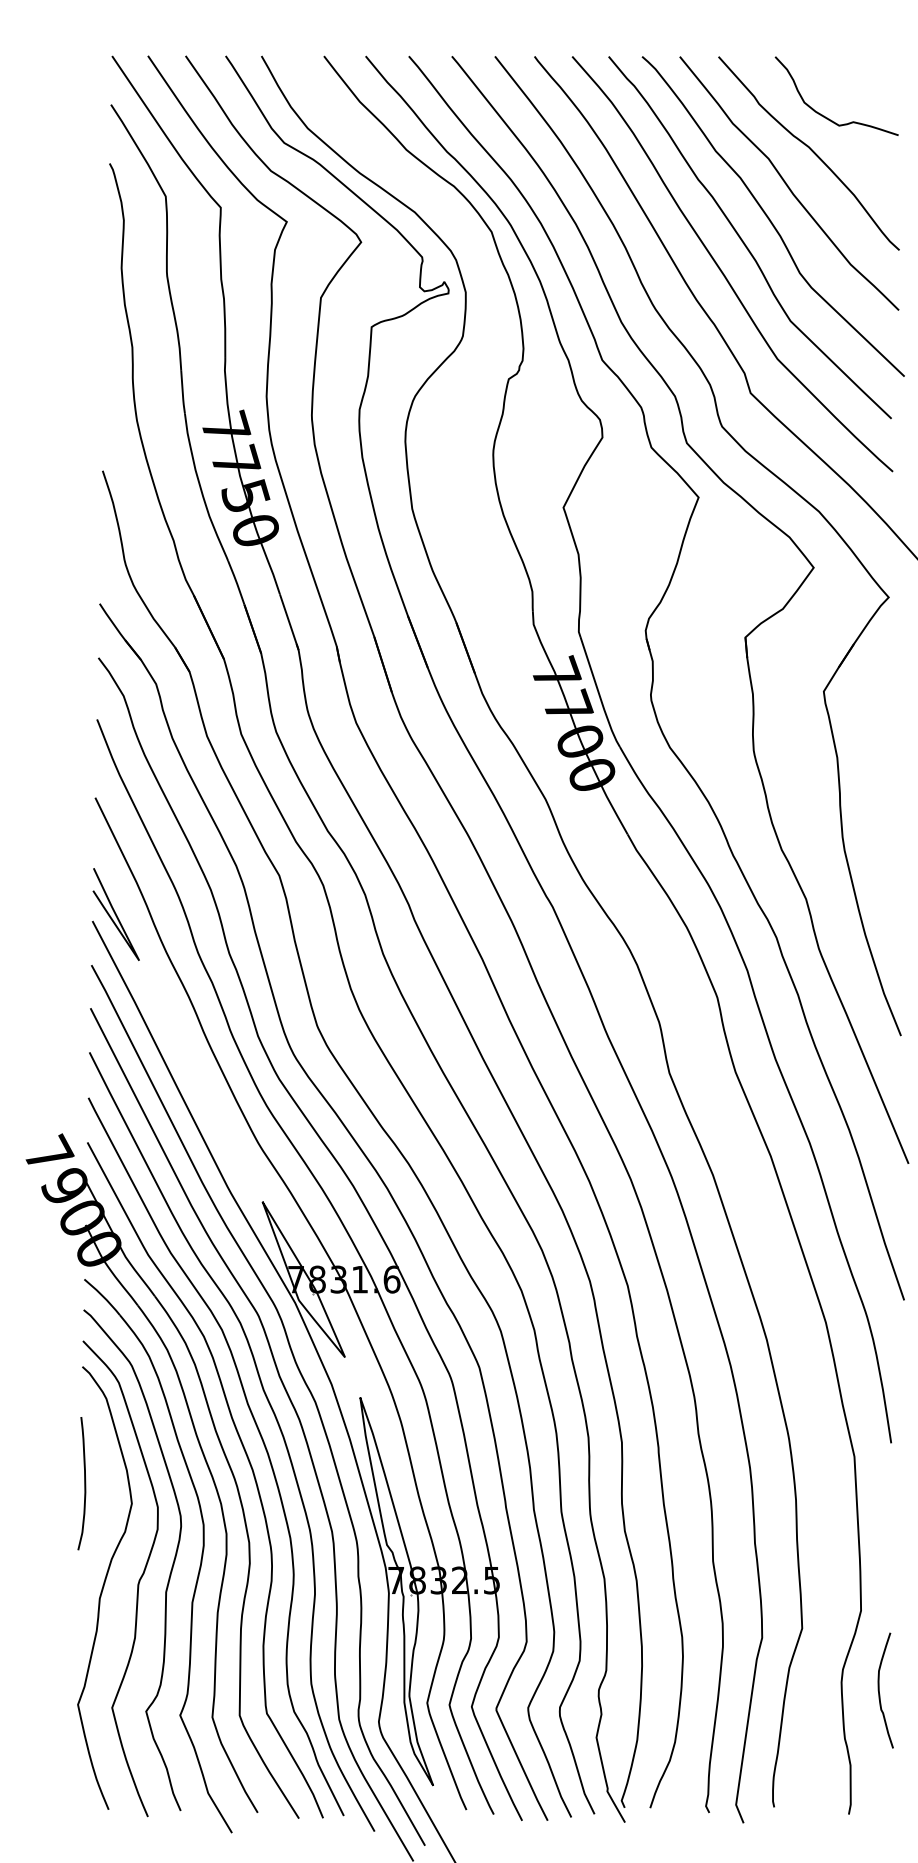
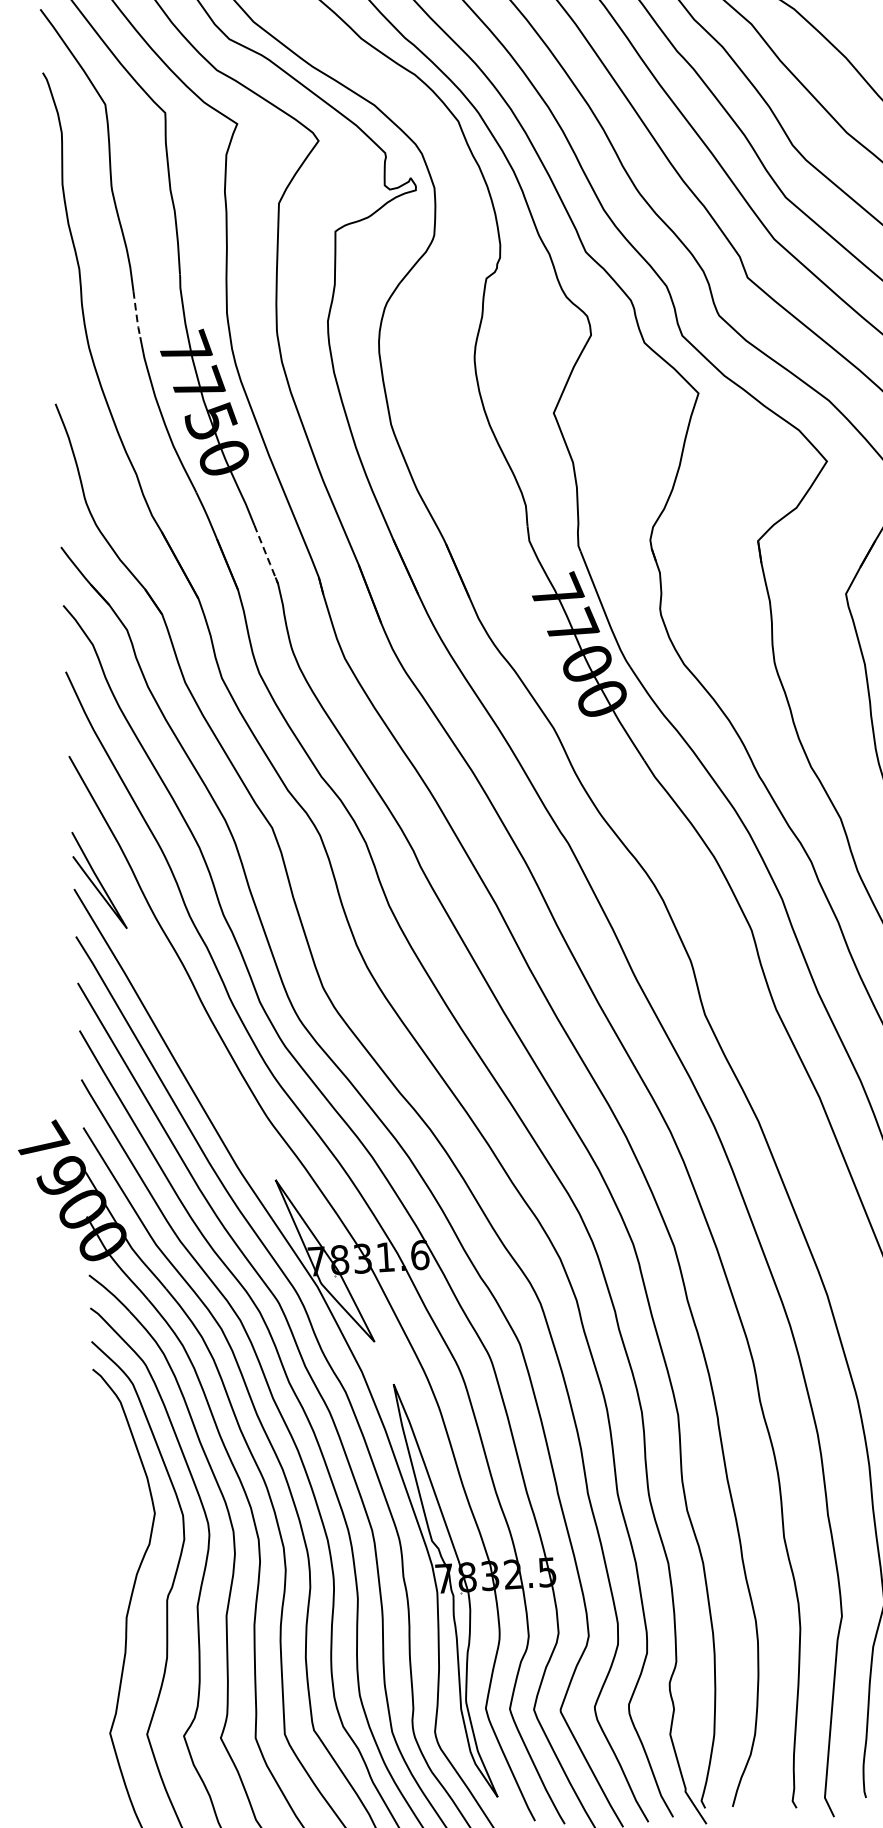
line: (182, 394) -> (136, 316), solid -> dashed
line: (289, 624) -> (266, 556), solid -> dashed
curve: (84, 1483) -> (102, 1494), removed

